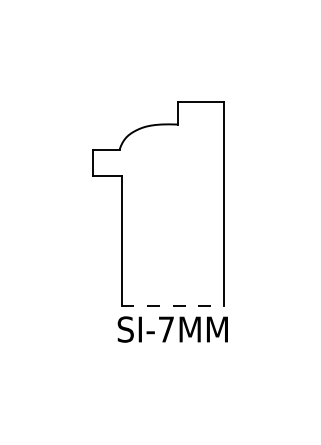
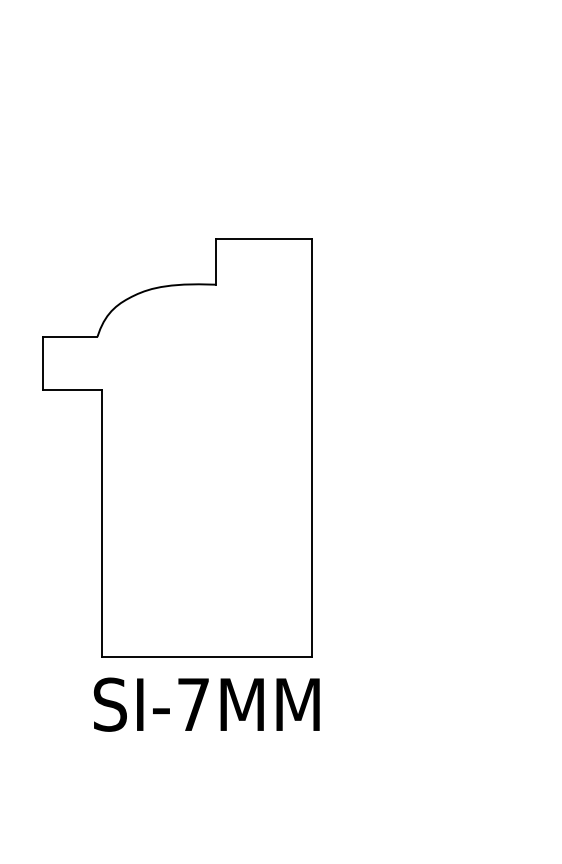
line: (173, 306) -> (208, 657), dashed -> solid

